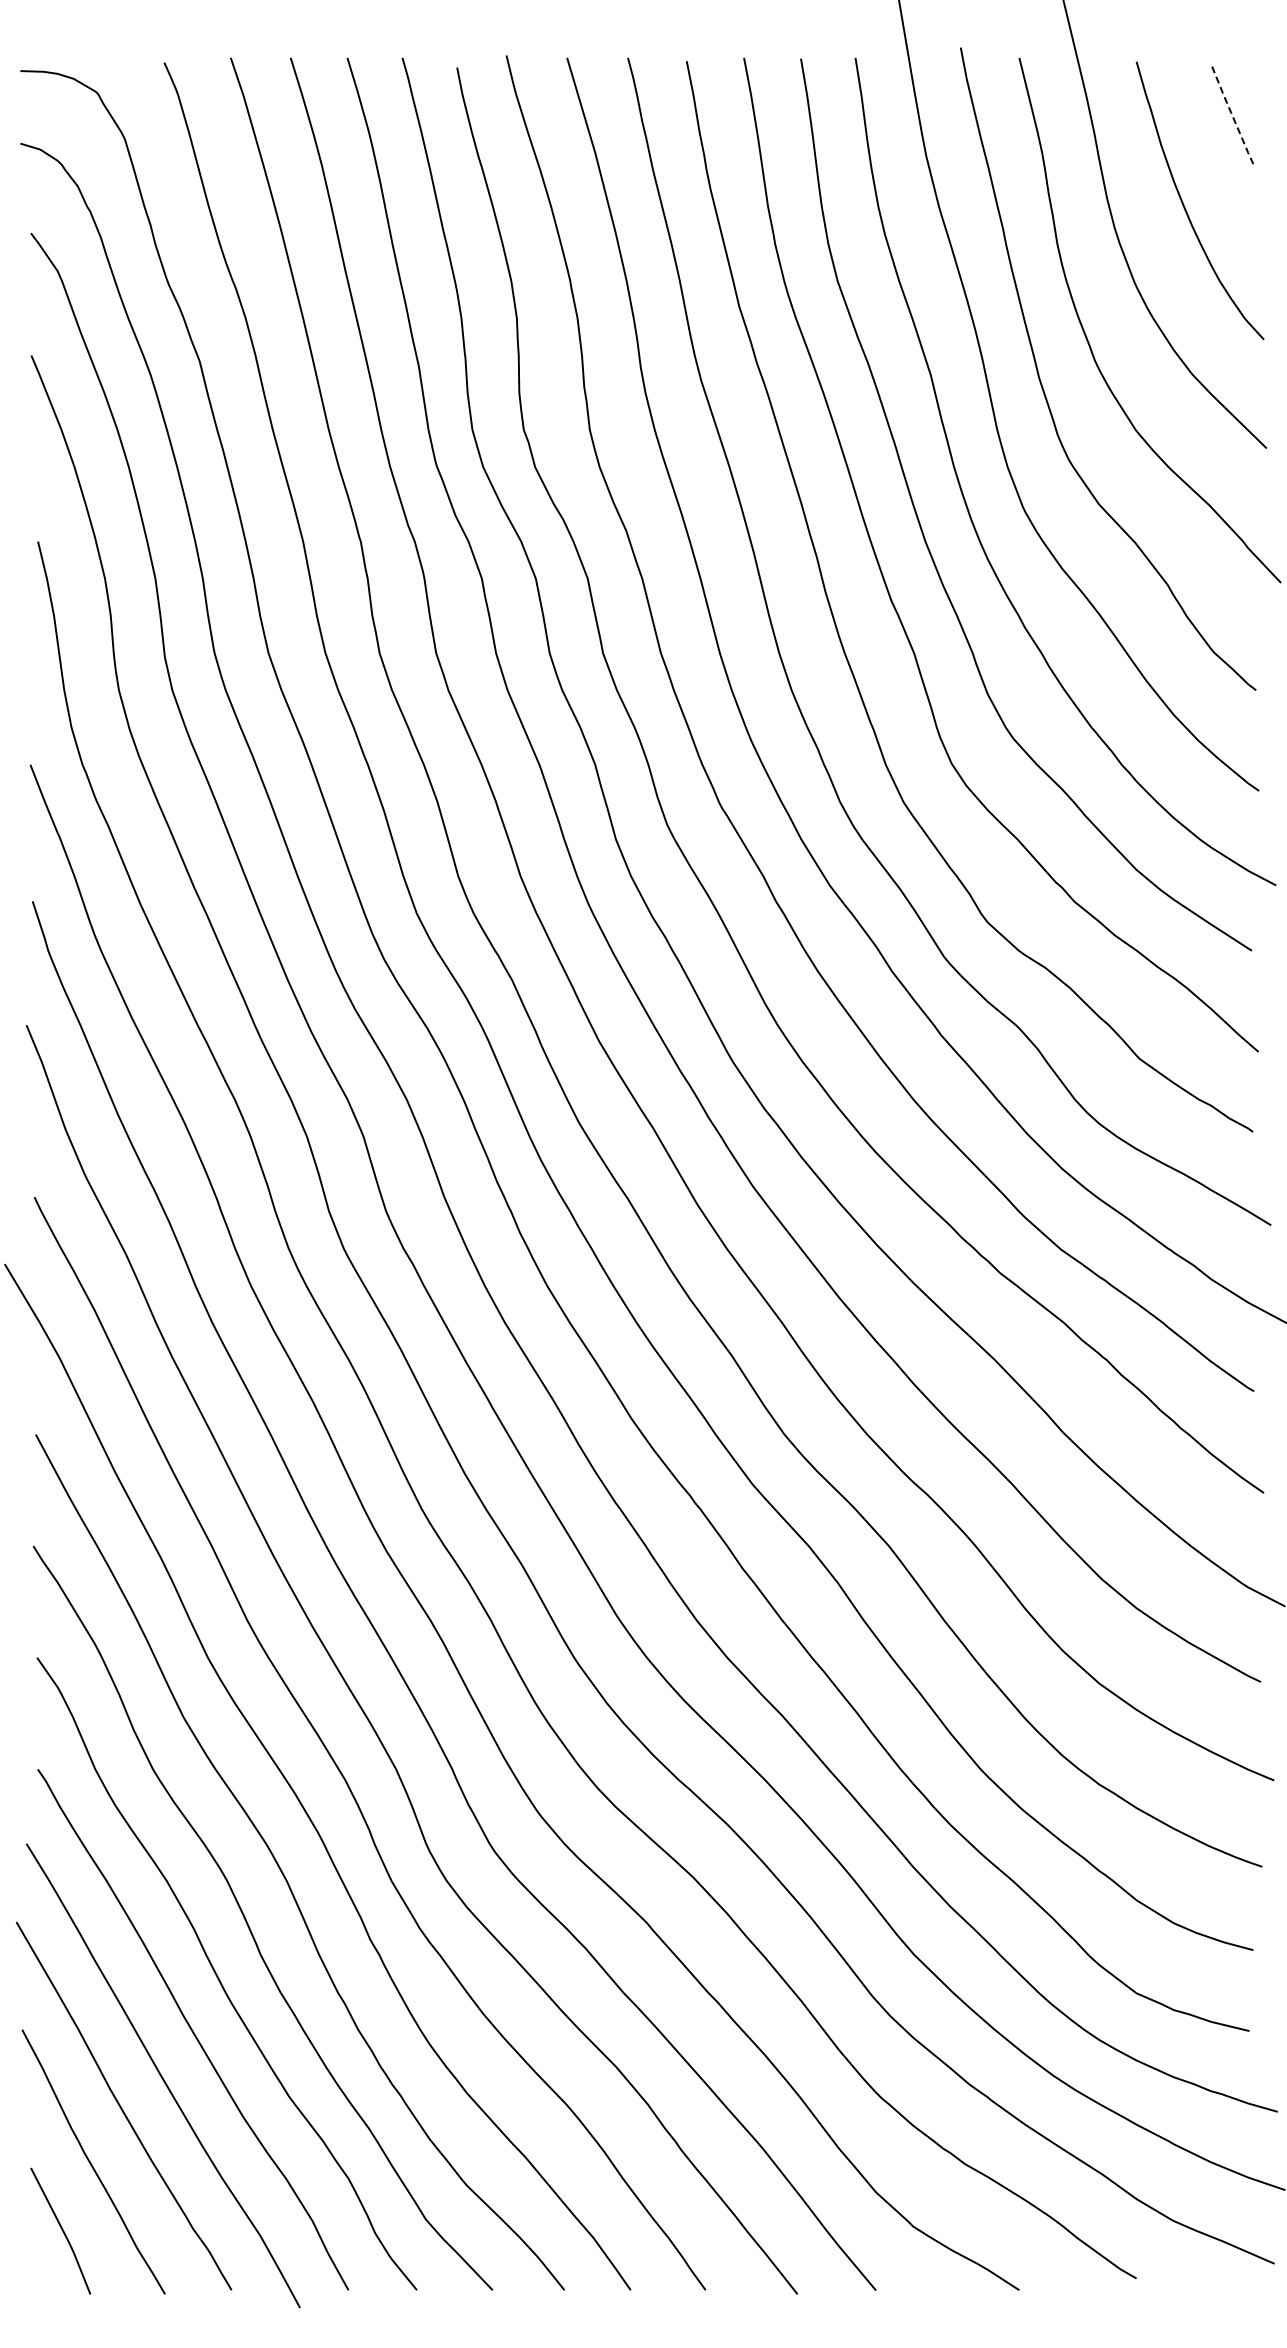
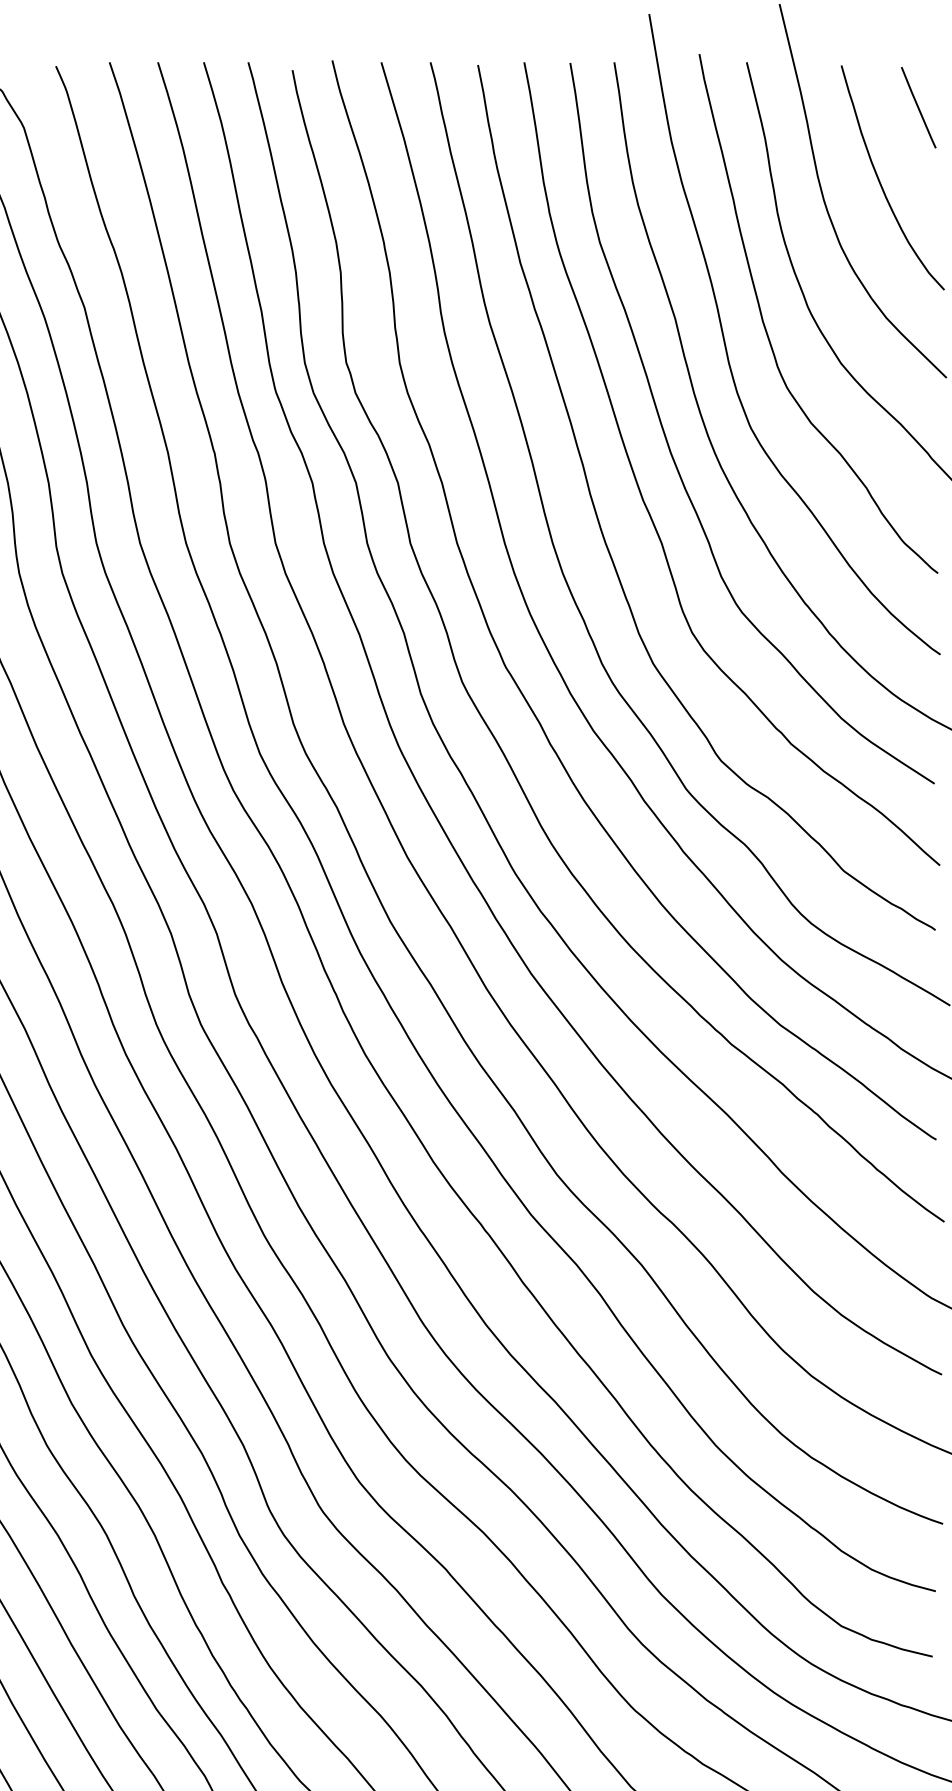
line: (1231, 114) -> (918, 108), dashed -> solid

